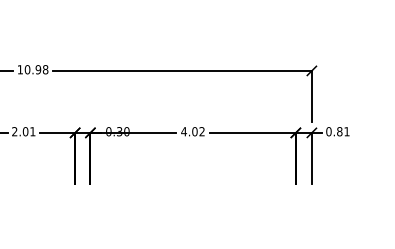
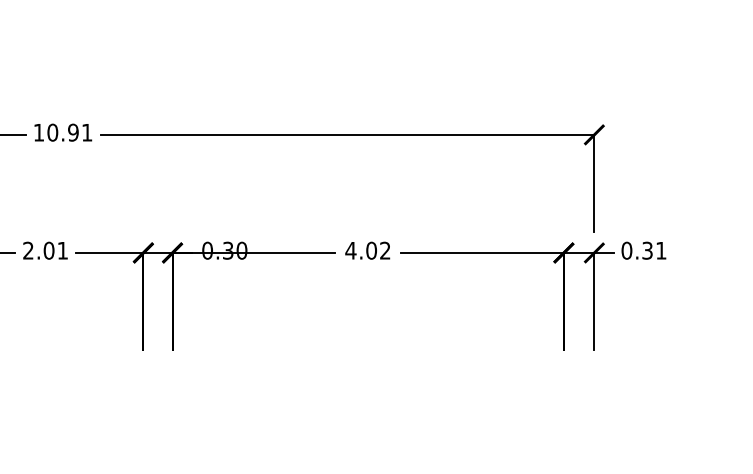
text: (45, 69) -> (86, 132), 10.98 -> 10.91
text: (339, 131) -> (647, 250), 0.81 -> 0.31

